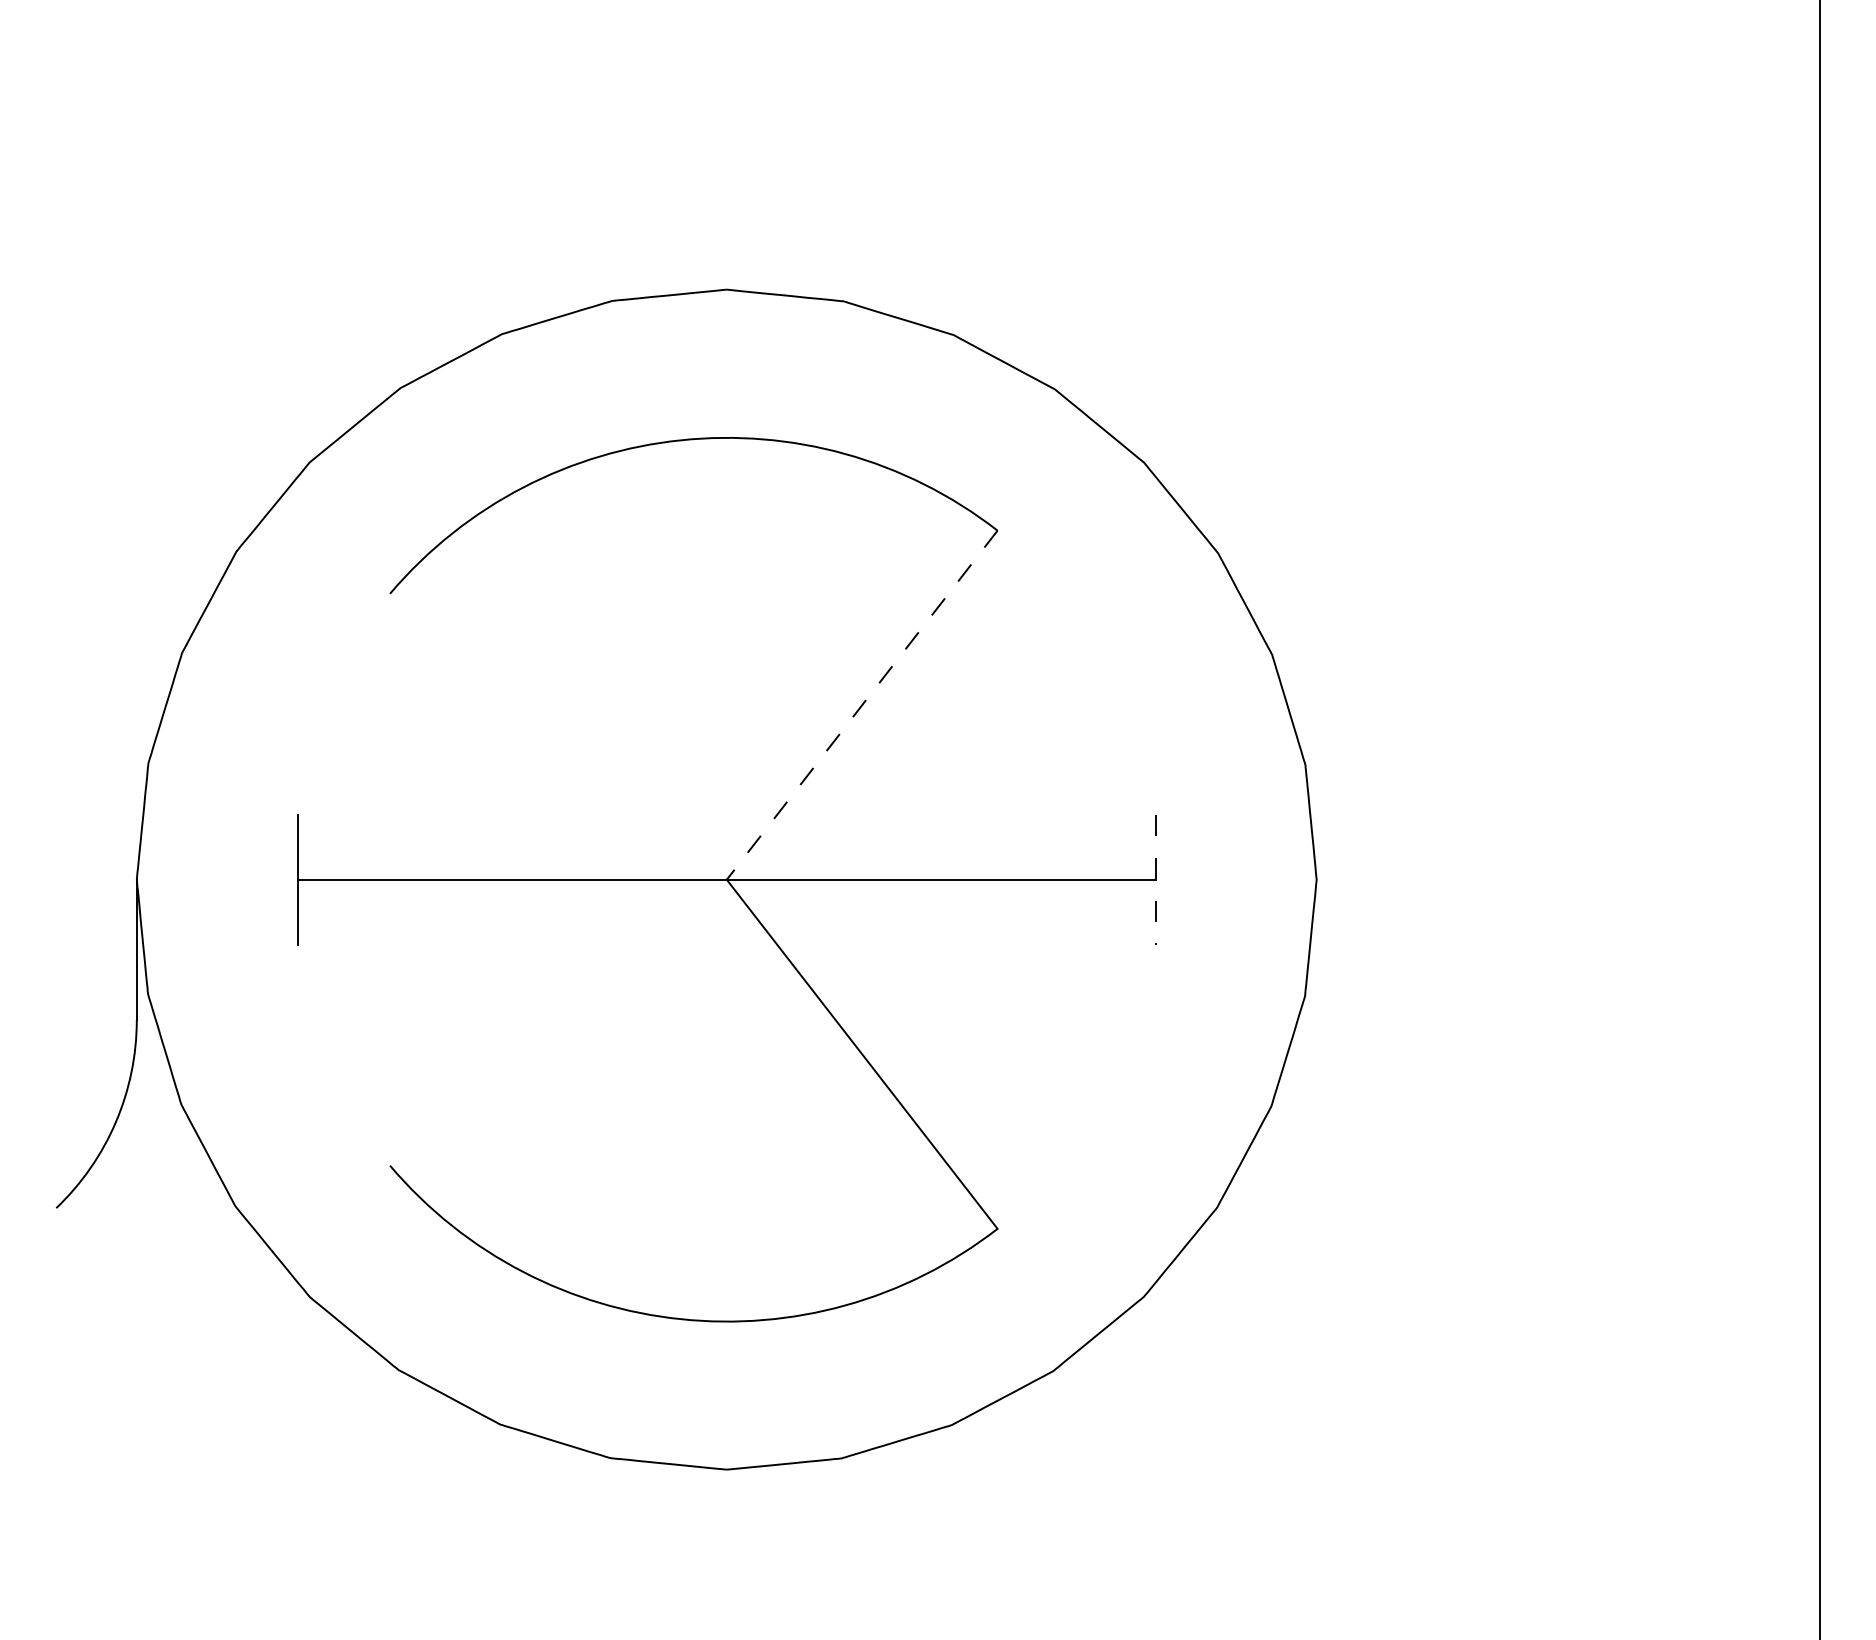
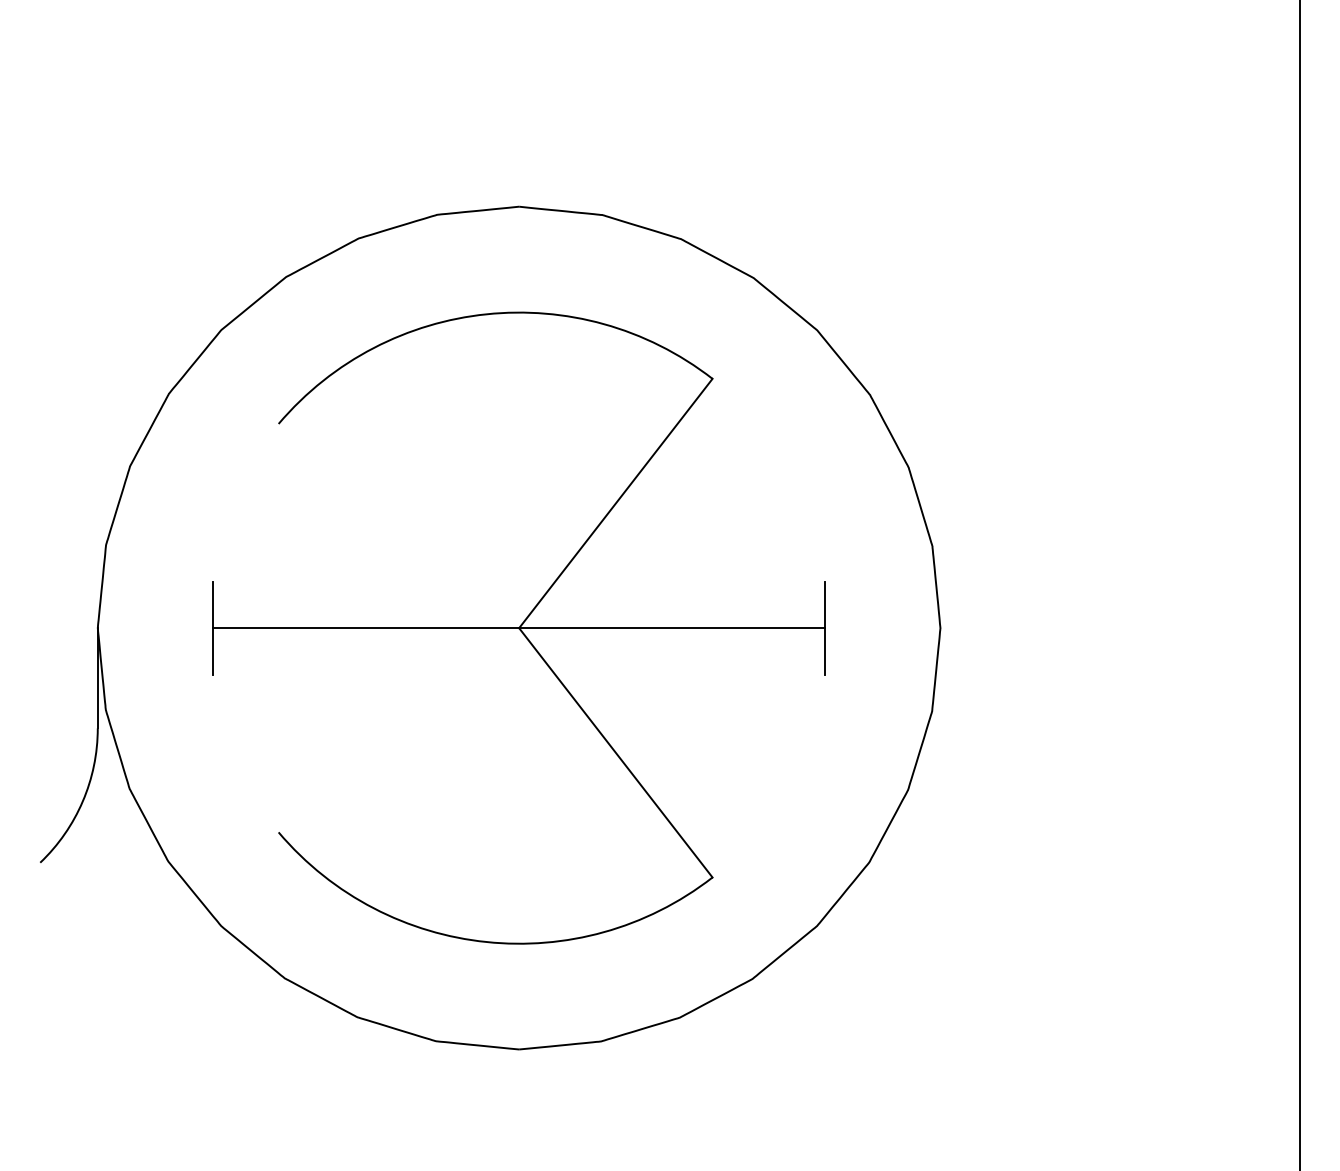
line: (862, 705) -> (616, 503), dashed -> solid
line: (1155, 880) -> (825, 628), dashed -> solid

